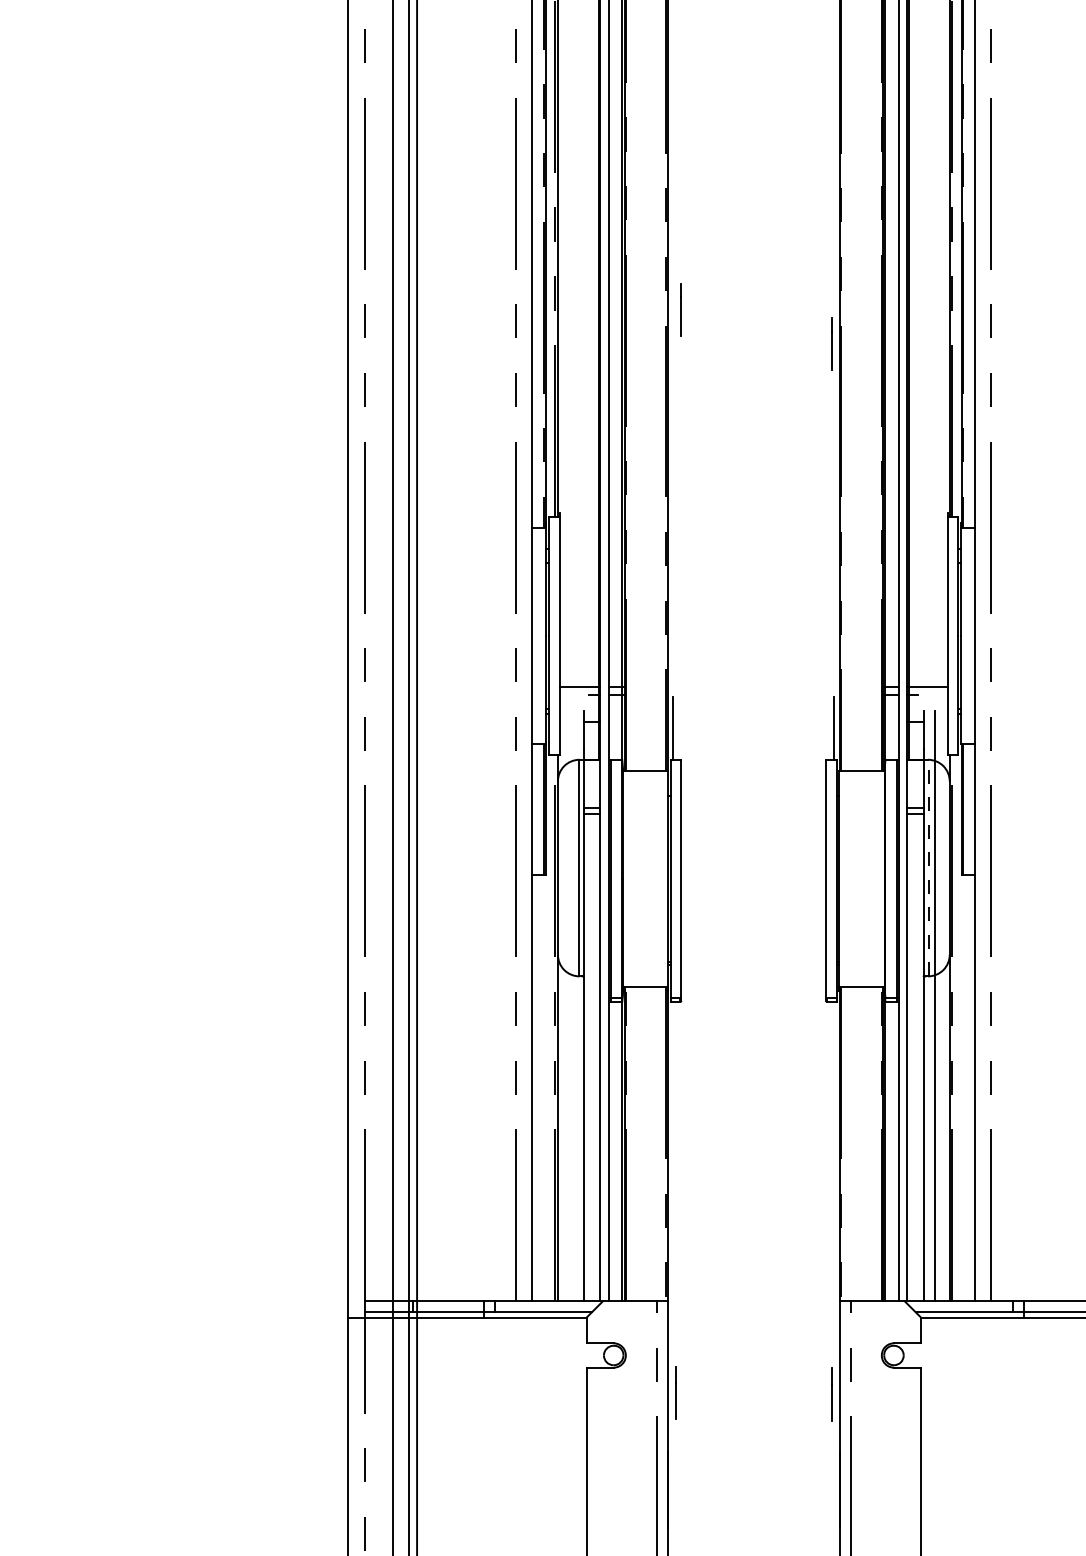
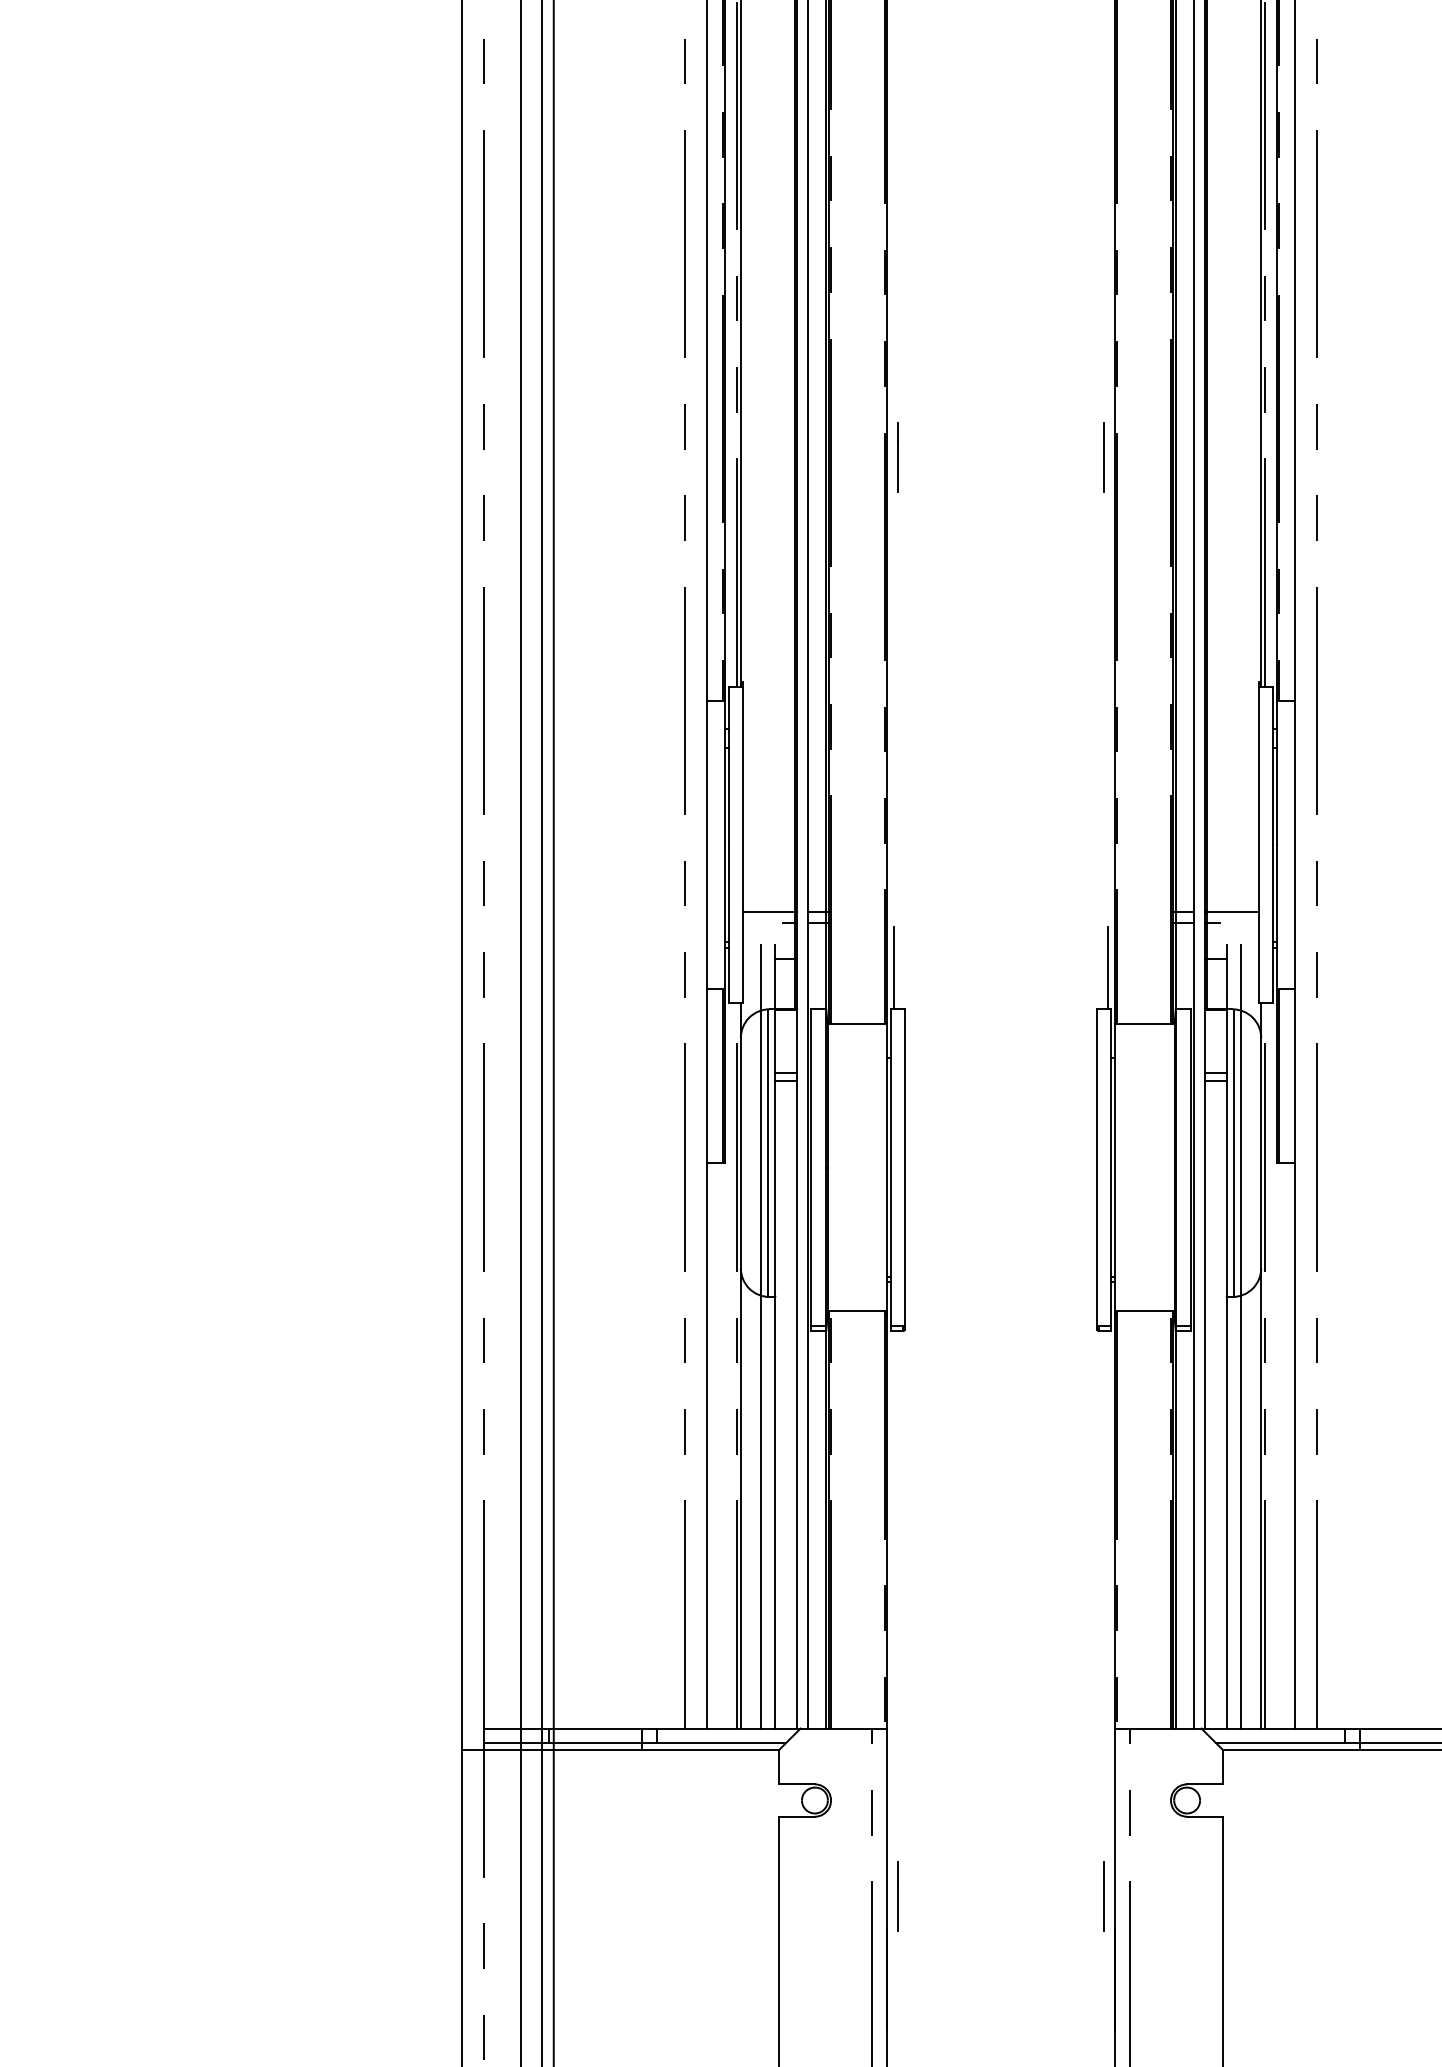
line: (680, 309) -> (897, 457), moved
line: (928, 868) -> (1233, 1153), dashed -> solid
line: (572, 1006) -> (760, 1336), added
line: (675, 1393) -> (897, 1896), moved
line: (830, 1394) -> (1103, 1896), moved

